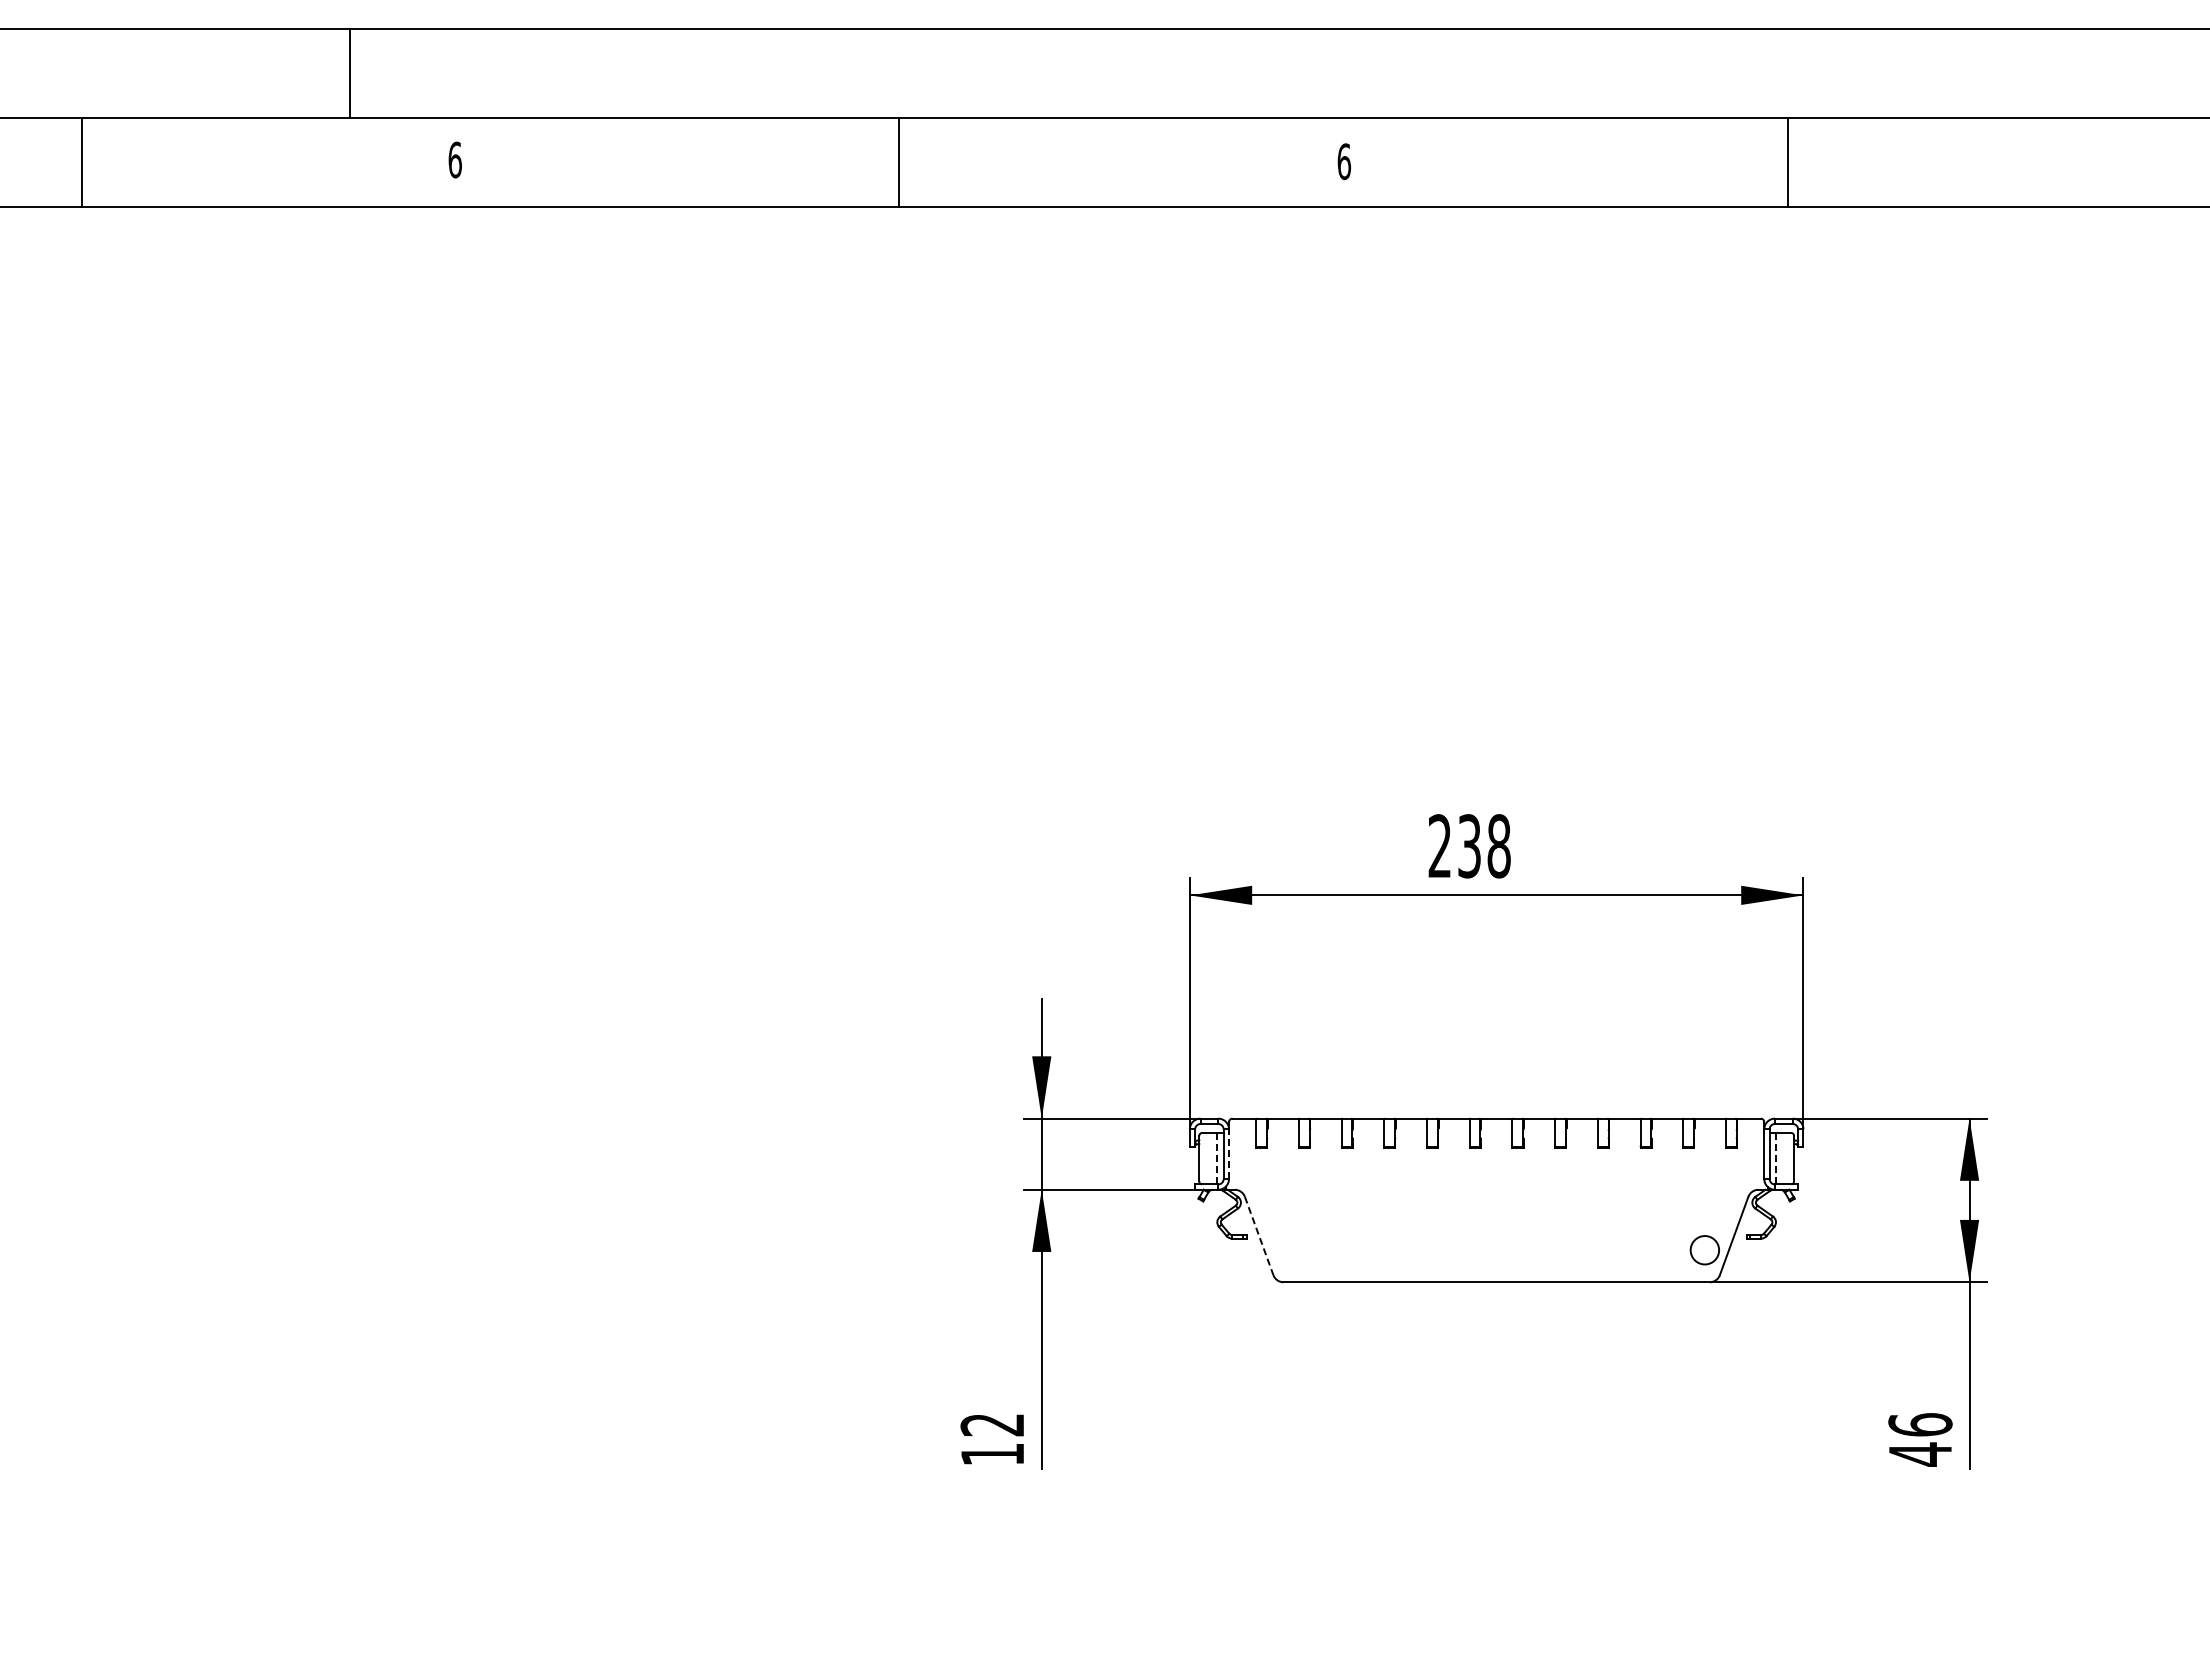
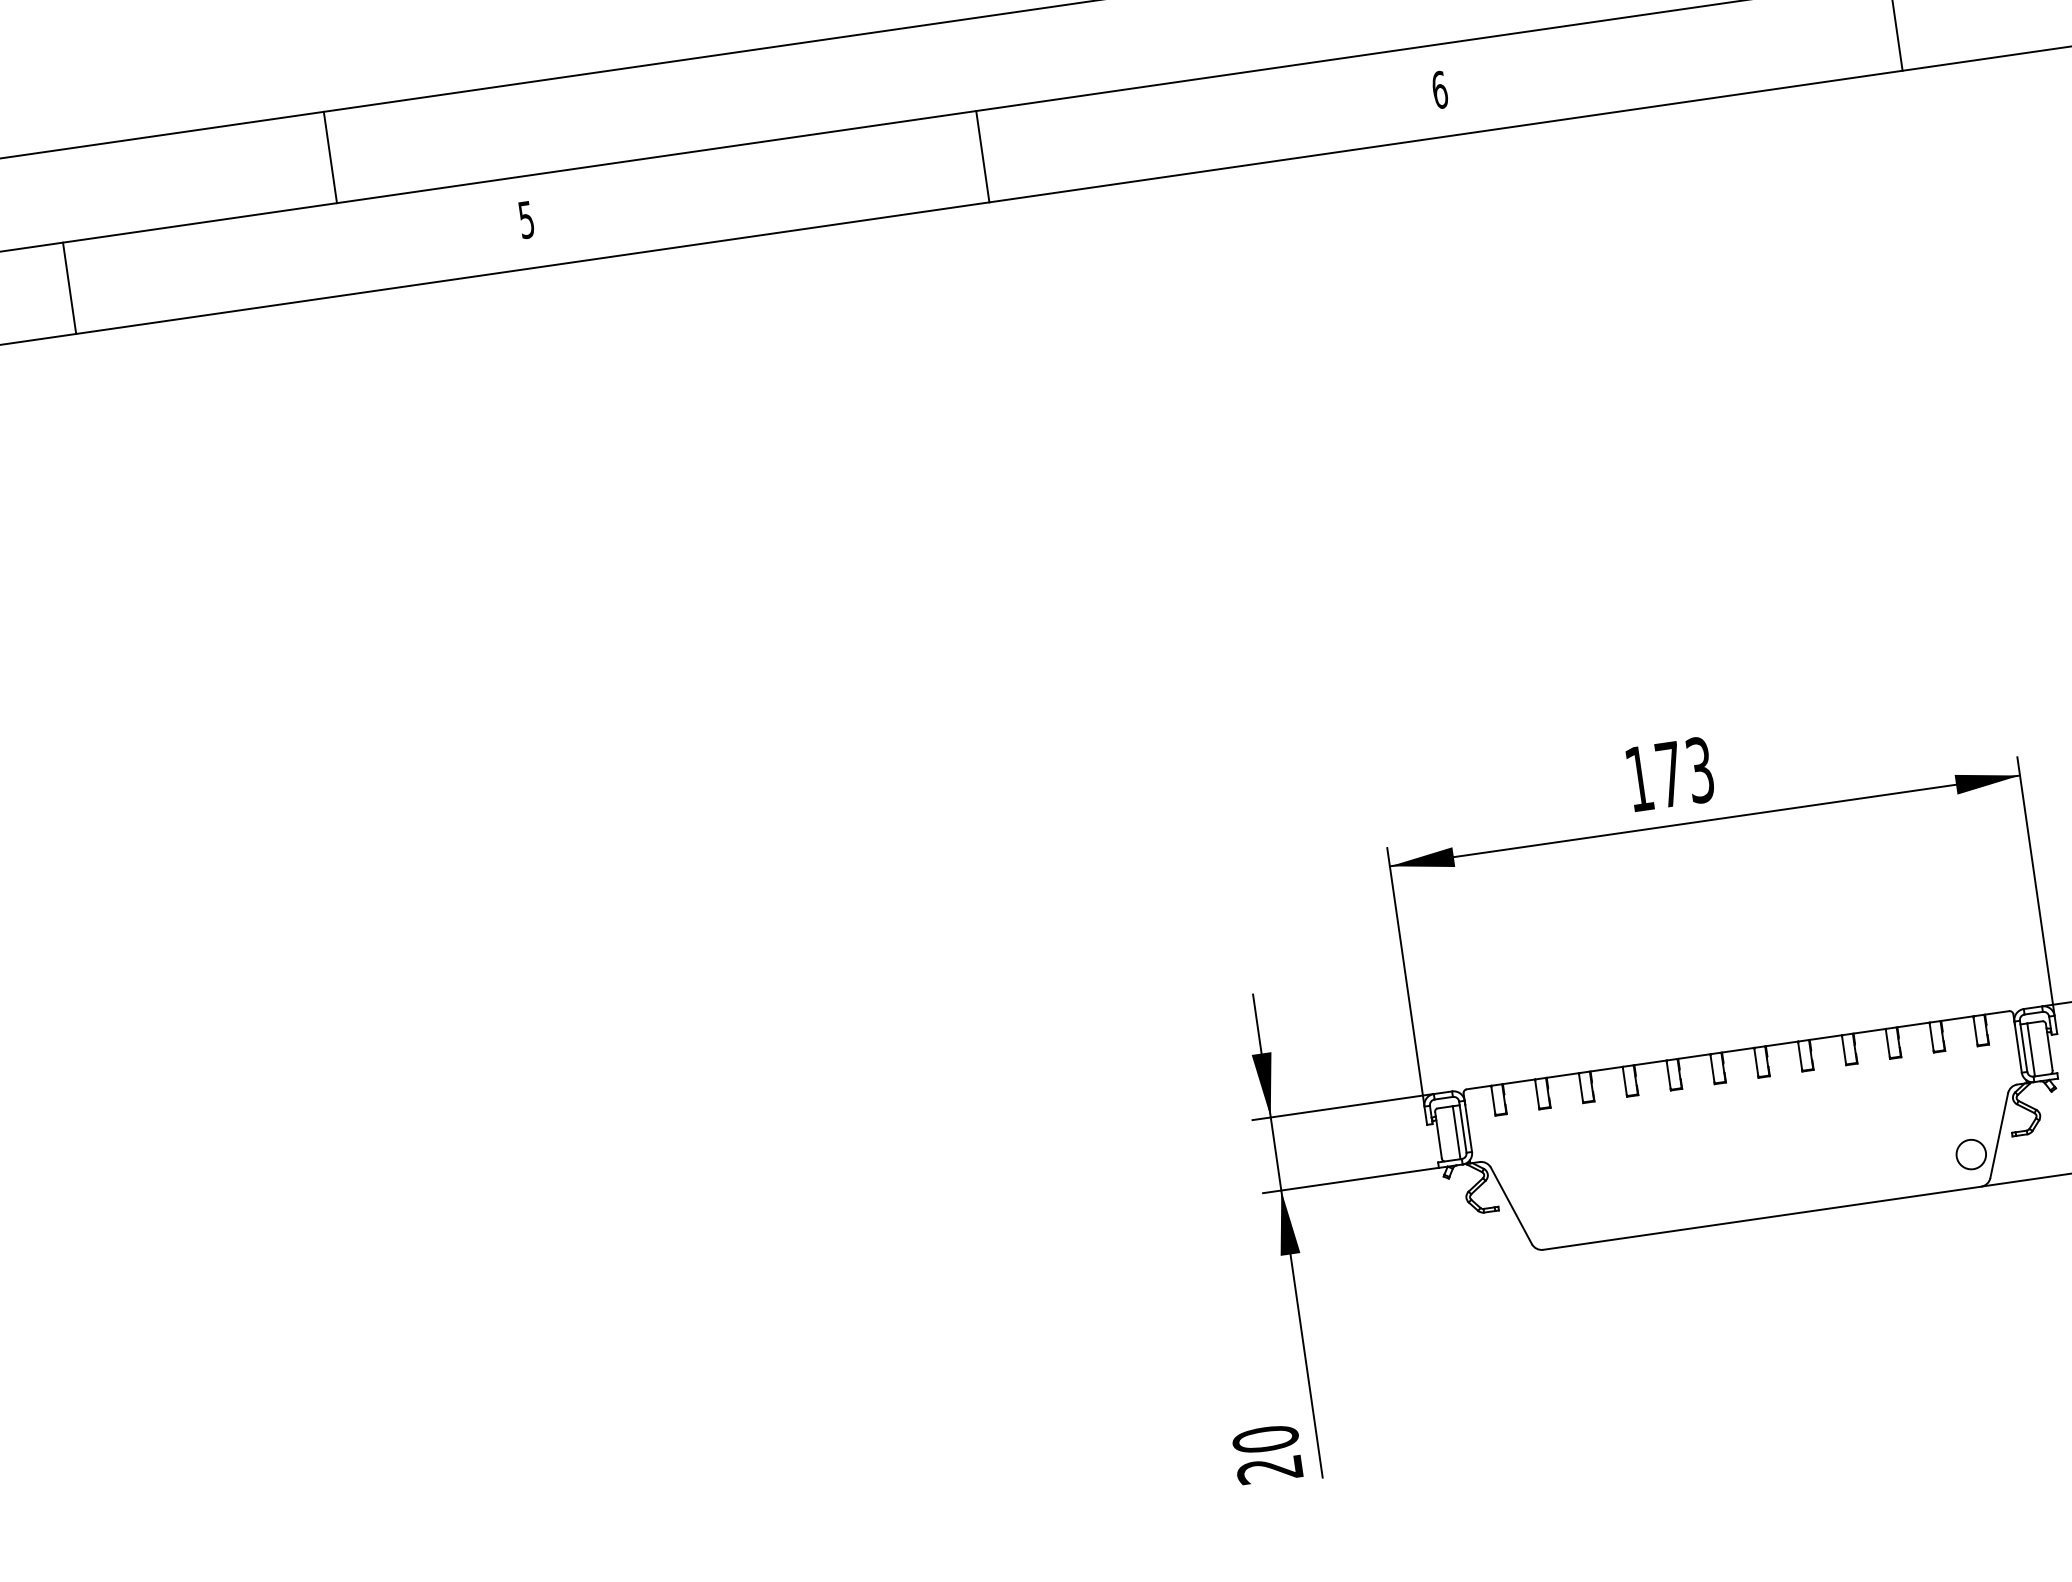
line: (349, 73) -> (330, 157), moved
text: (454, 159) -> (525, 219), 6 -> 5
line: (81, 162) -> (69, 288), moved
text: (1469, 846) -> (1669, 774), 238 -> 173
line: (1228, 1154) -> (1467, 1126), dashed -> solid
line: (1216, 1158) -> (1456, 1132), dashed -> solid
line: (1776, 1158) -> (2031, 1049), dashed -> solid
line: (1259, 1236) -> (1511, 1206), dashed -> solid
text: (992, 1439) -> (1267, 1454), 12 -> 20

